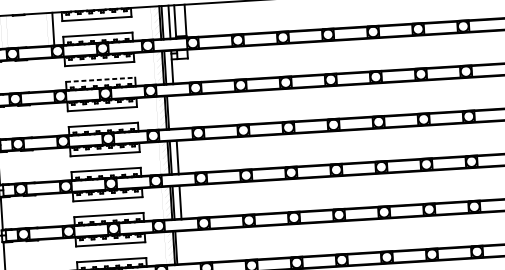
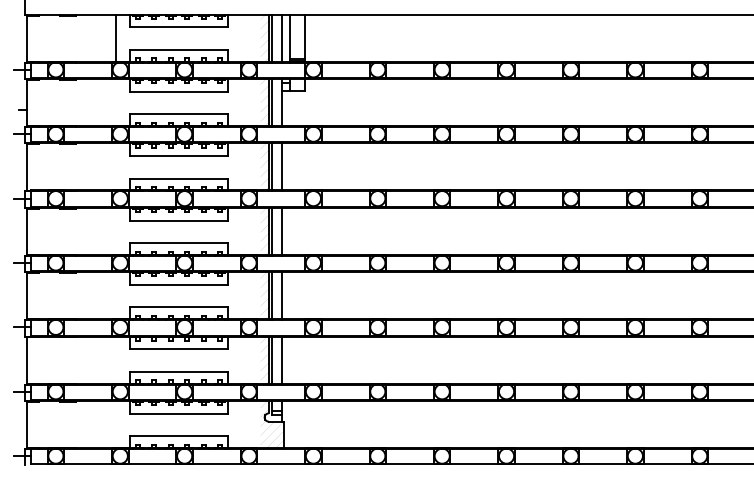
line: (101, 79) -> (179, 114), dashed -> solid
line: (174, 112) -> (281, 167), added
line: (182, 247) -> (281, 360), added

